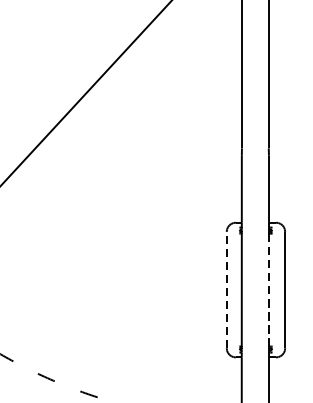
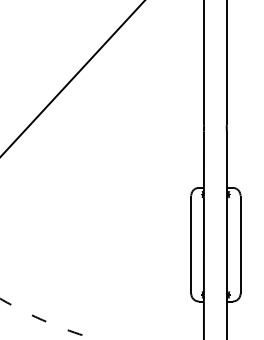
line: (227, 289) -> (191, 244), dashed -> solid
line: (268, 289) -> (226, 244), dashed -> solid

